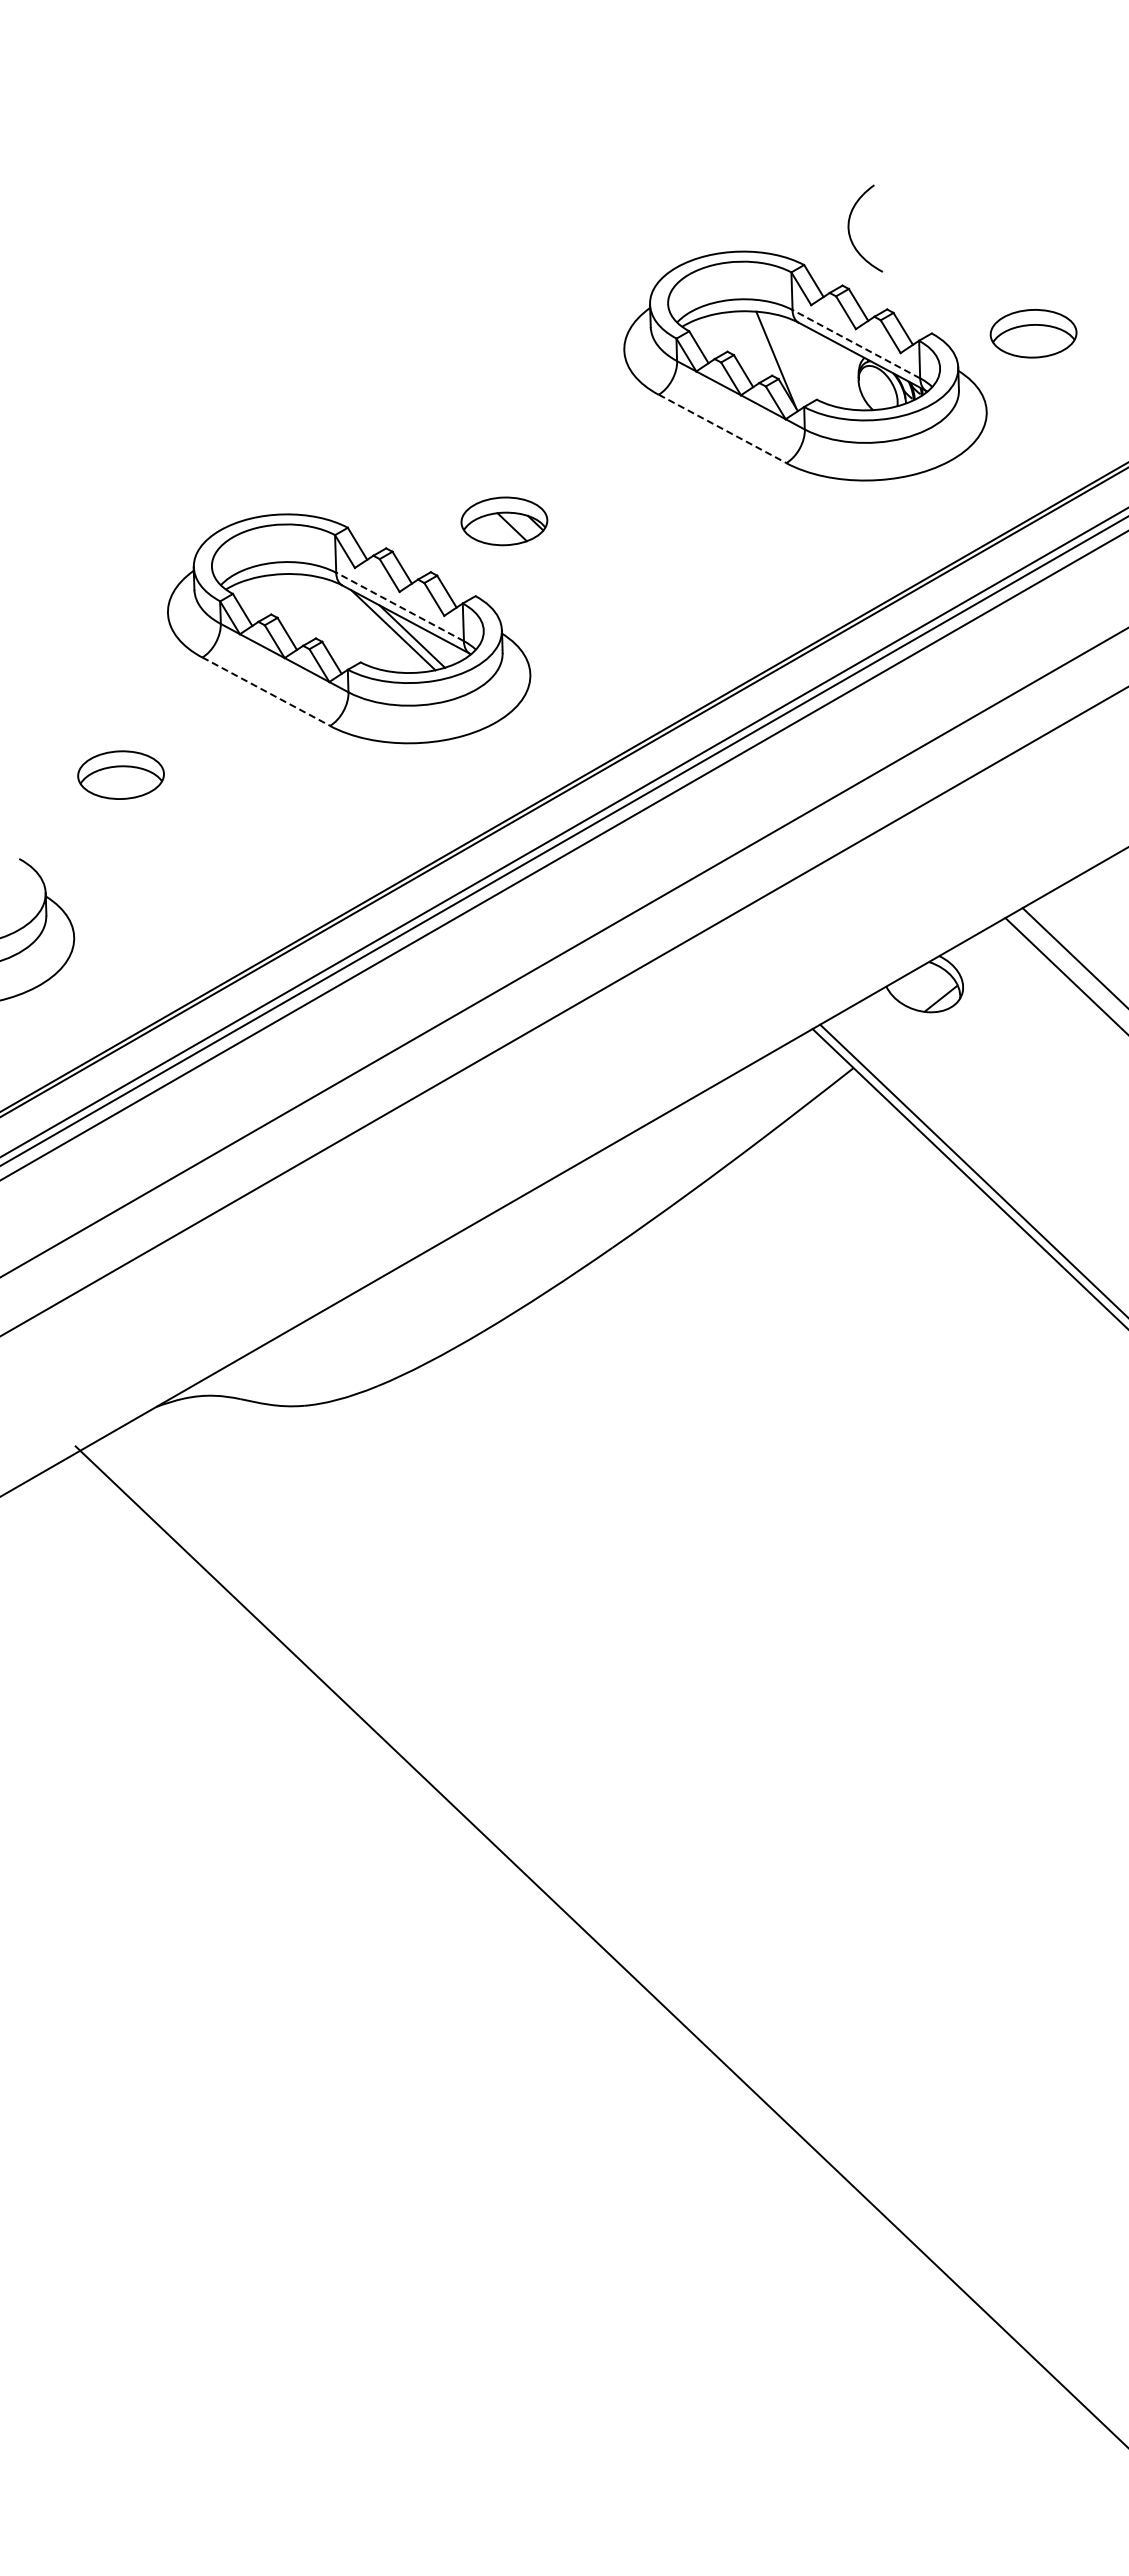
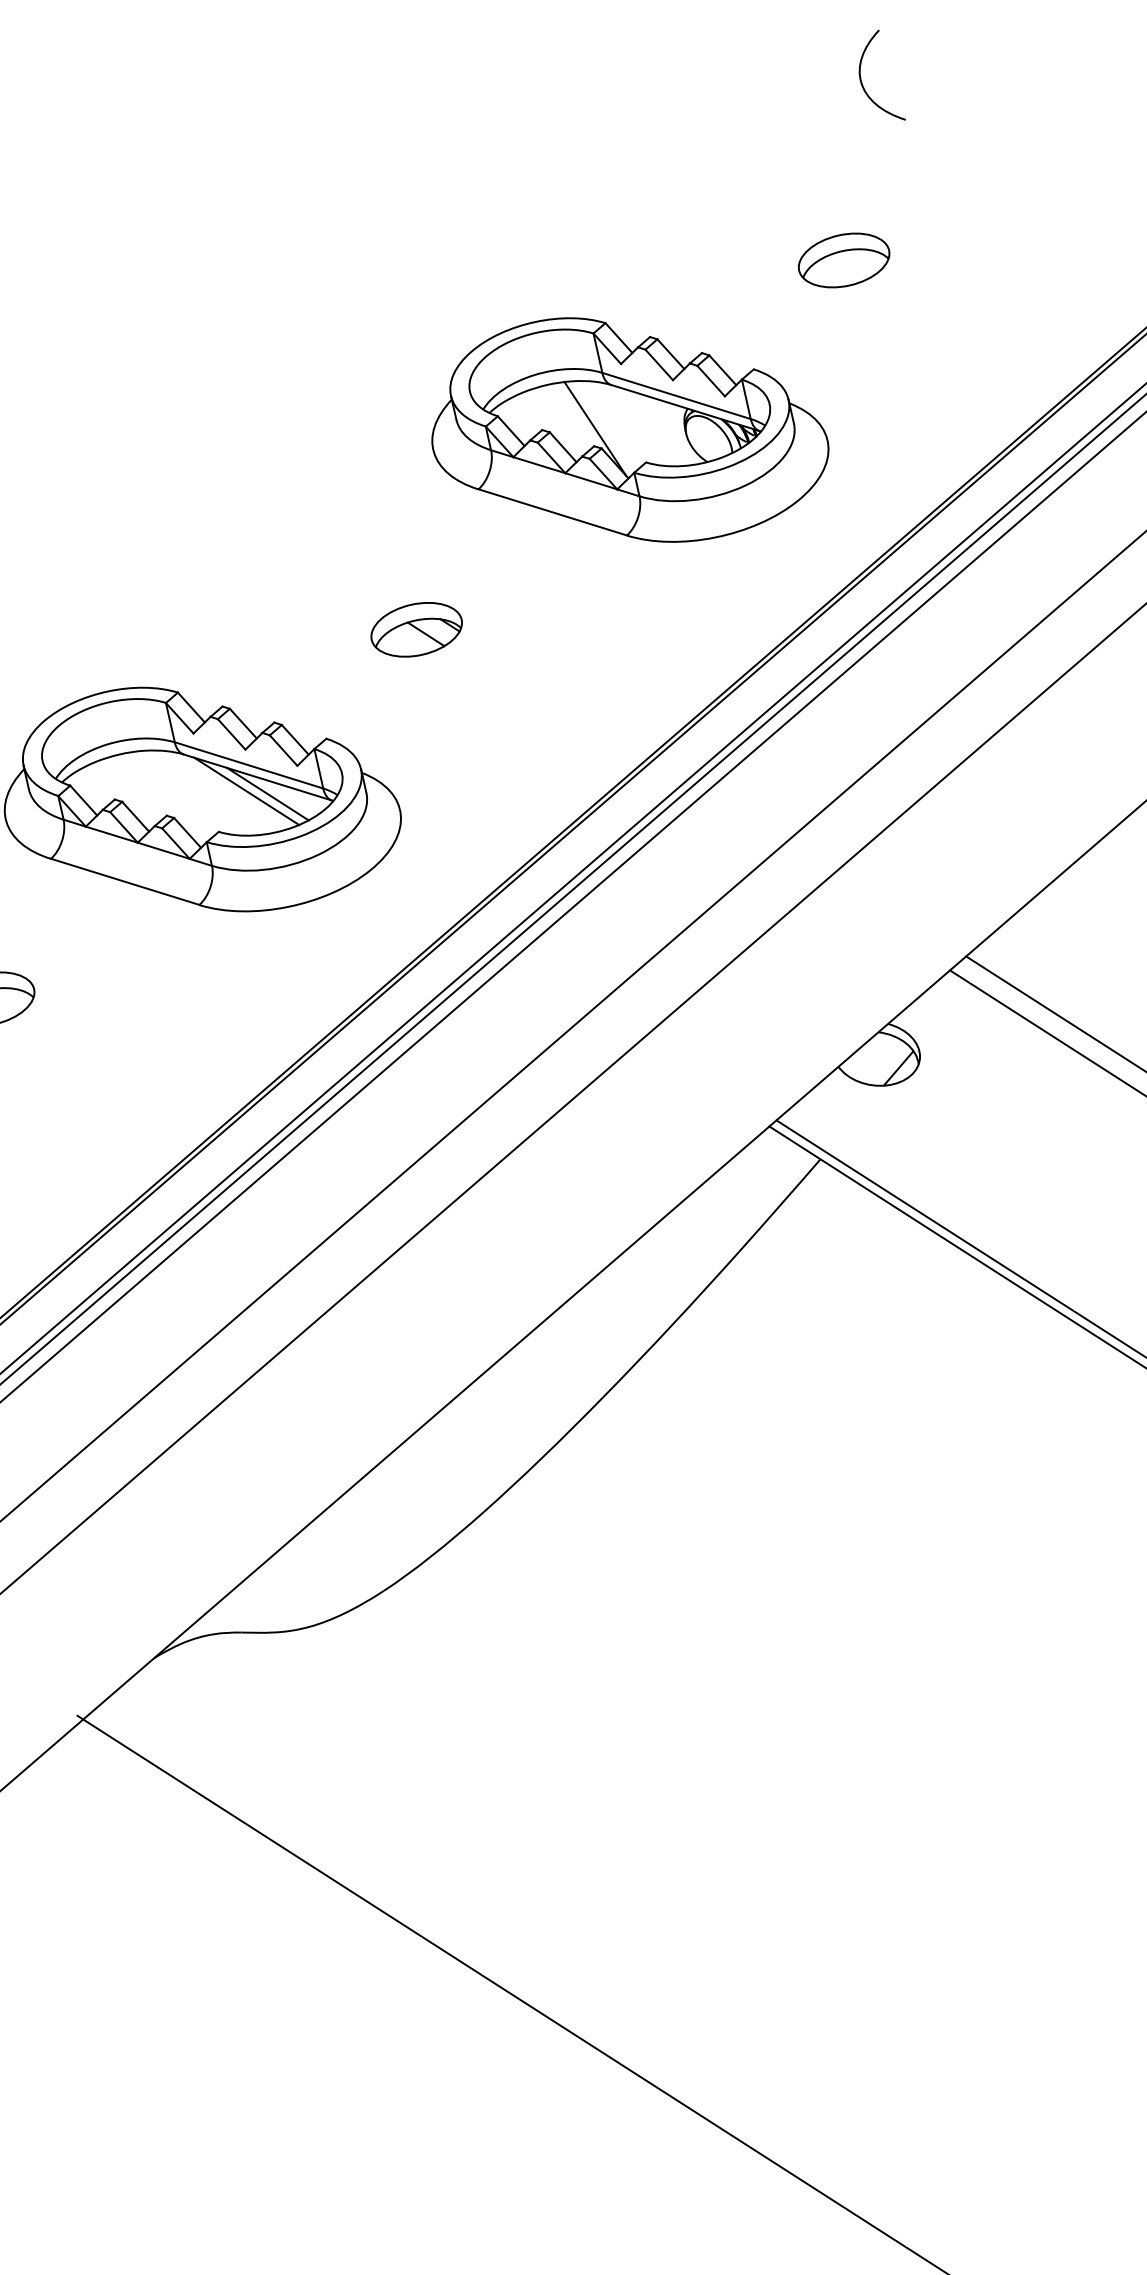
curve: (850, 233) -> (863, 85), moved
part: (1033, 333) -> (843, 260), moved
line: (855, 343) -> (675, 395), dashed -> solid
line: (722, 429) -> (552, 513), dashed -> solid
part: (504, 521) -> (416, 629), moved
line: (399, 606) -> (248, 765), dashed -> solid
line: (266, 691) -> (125, 881), dashed -> solid

